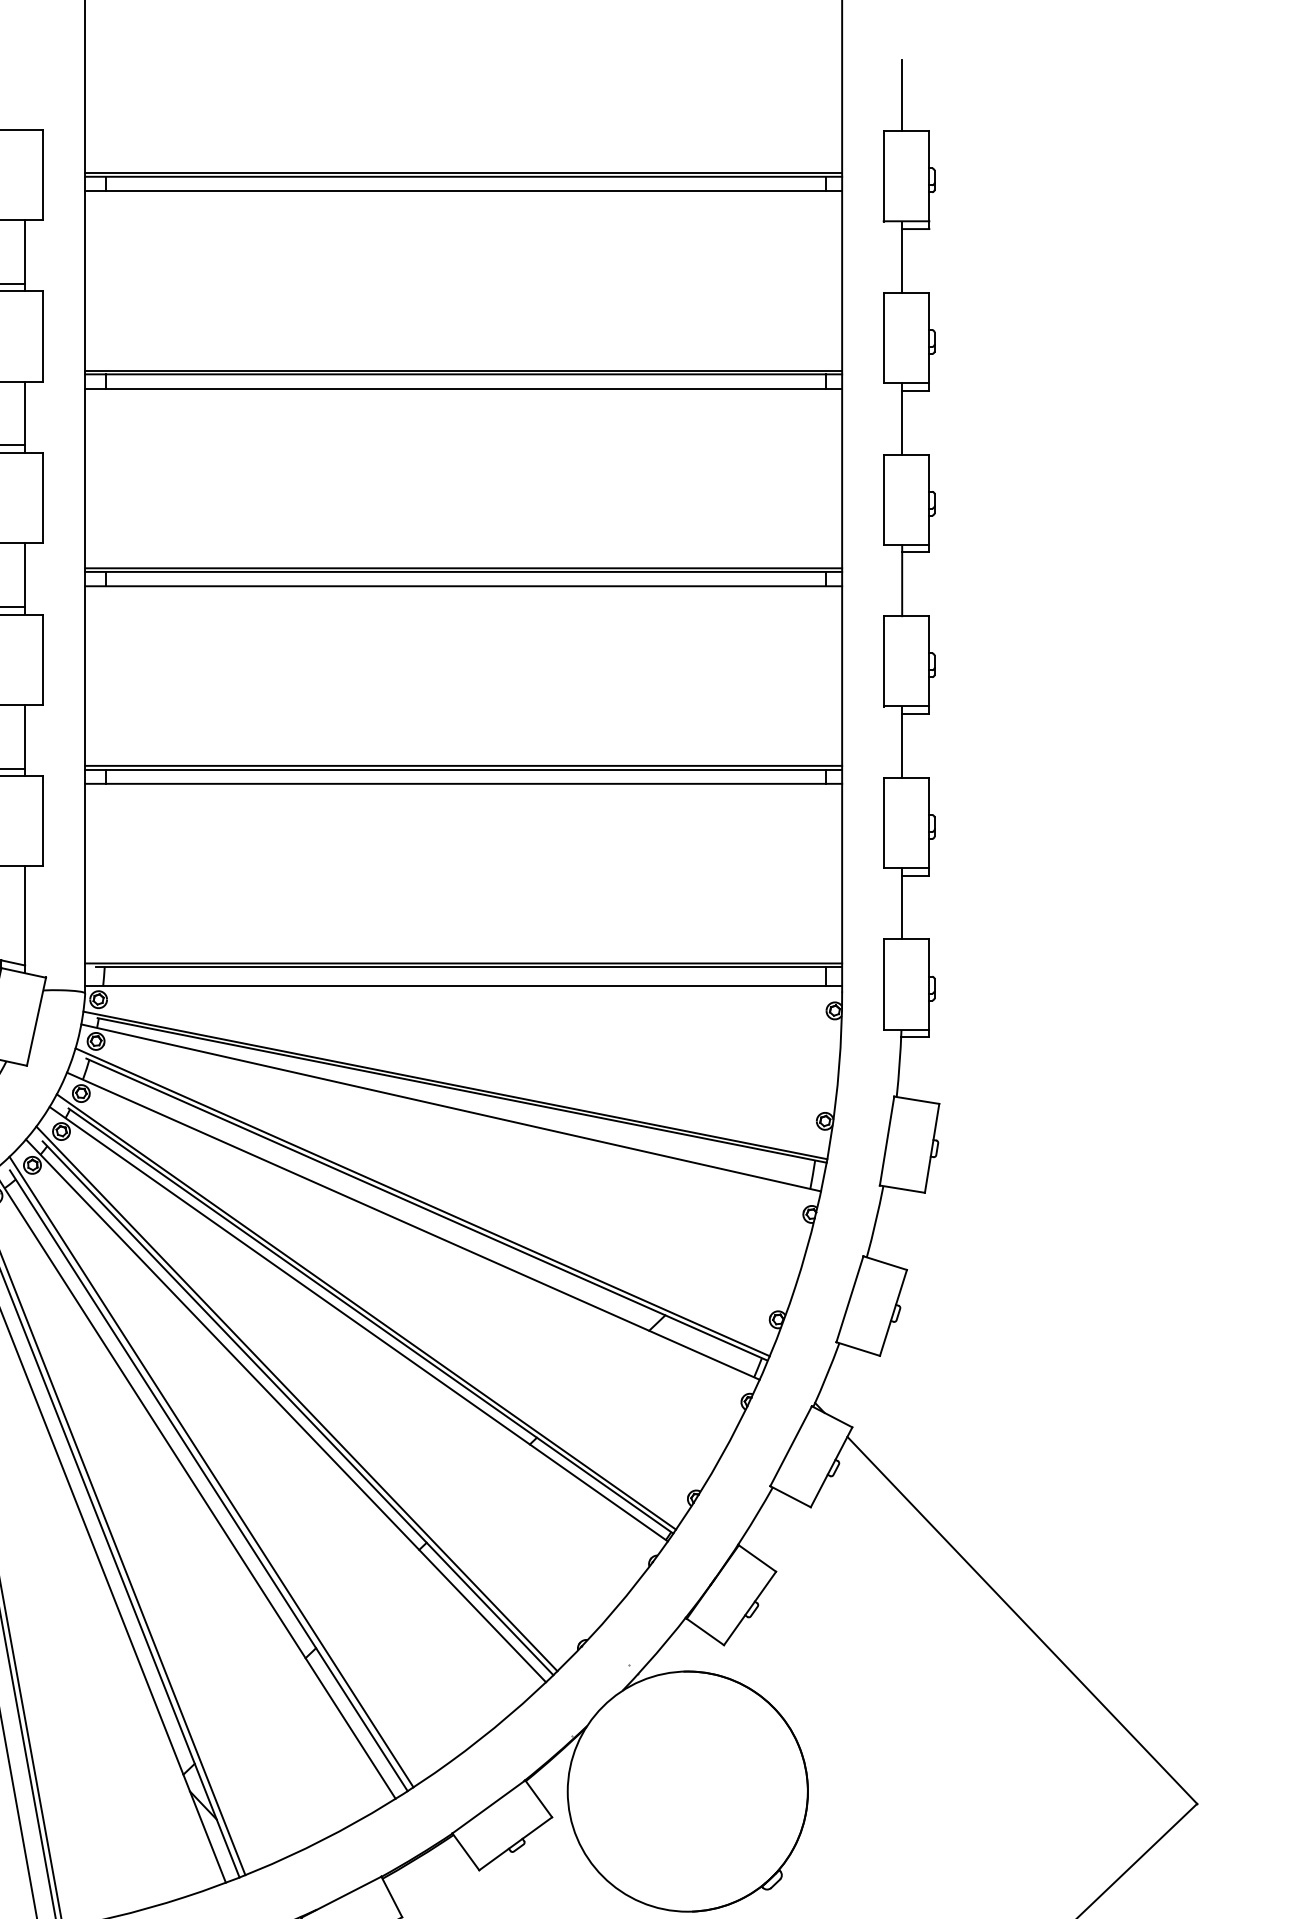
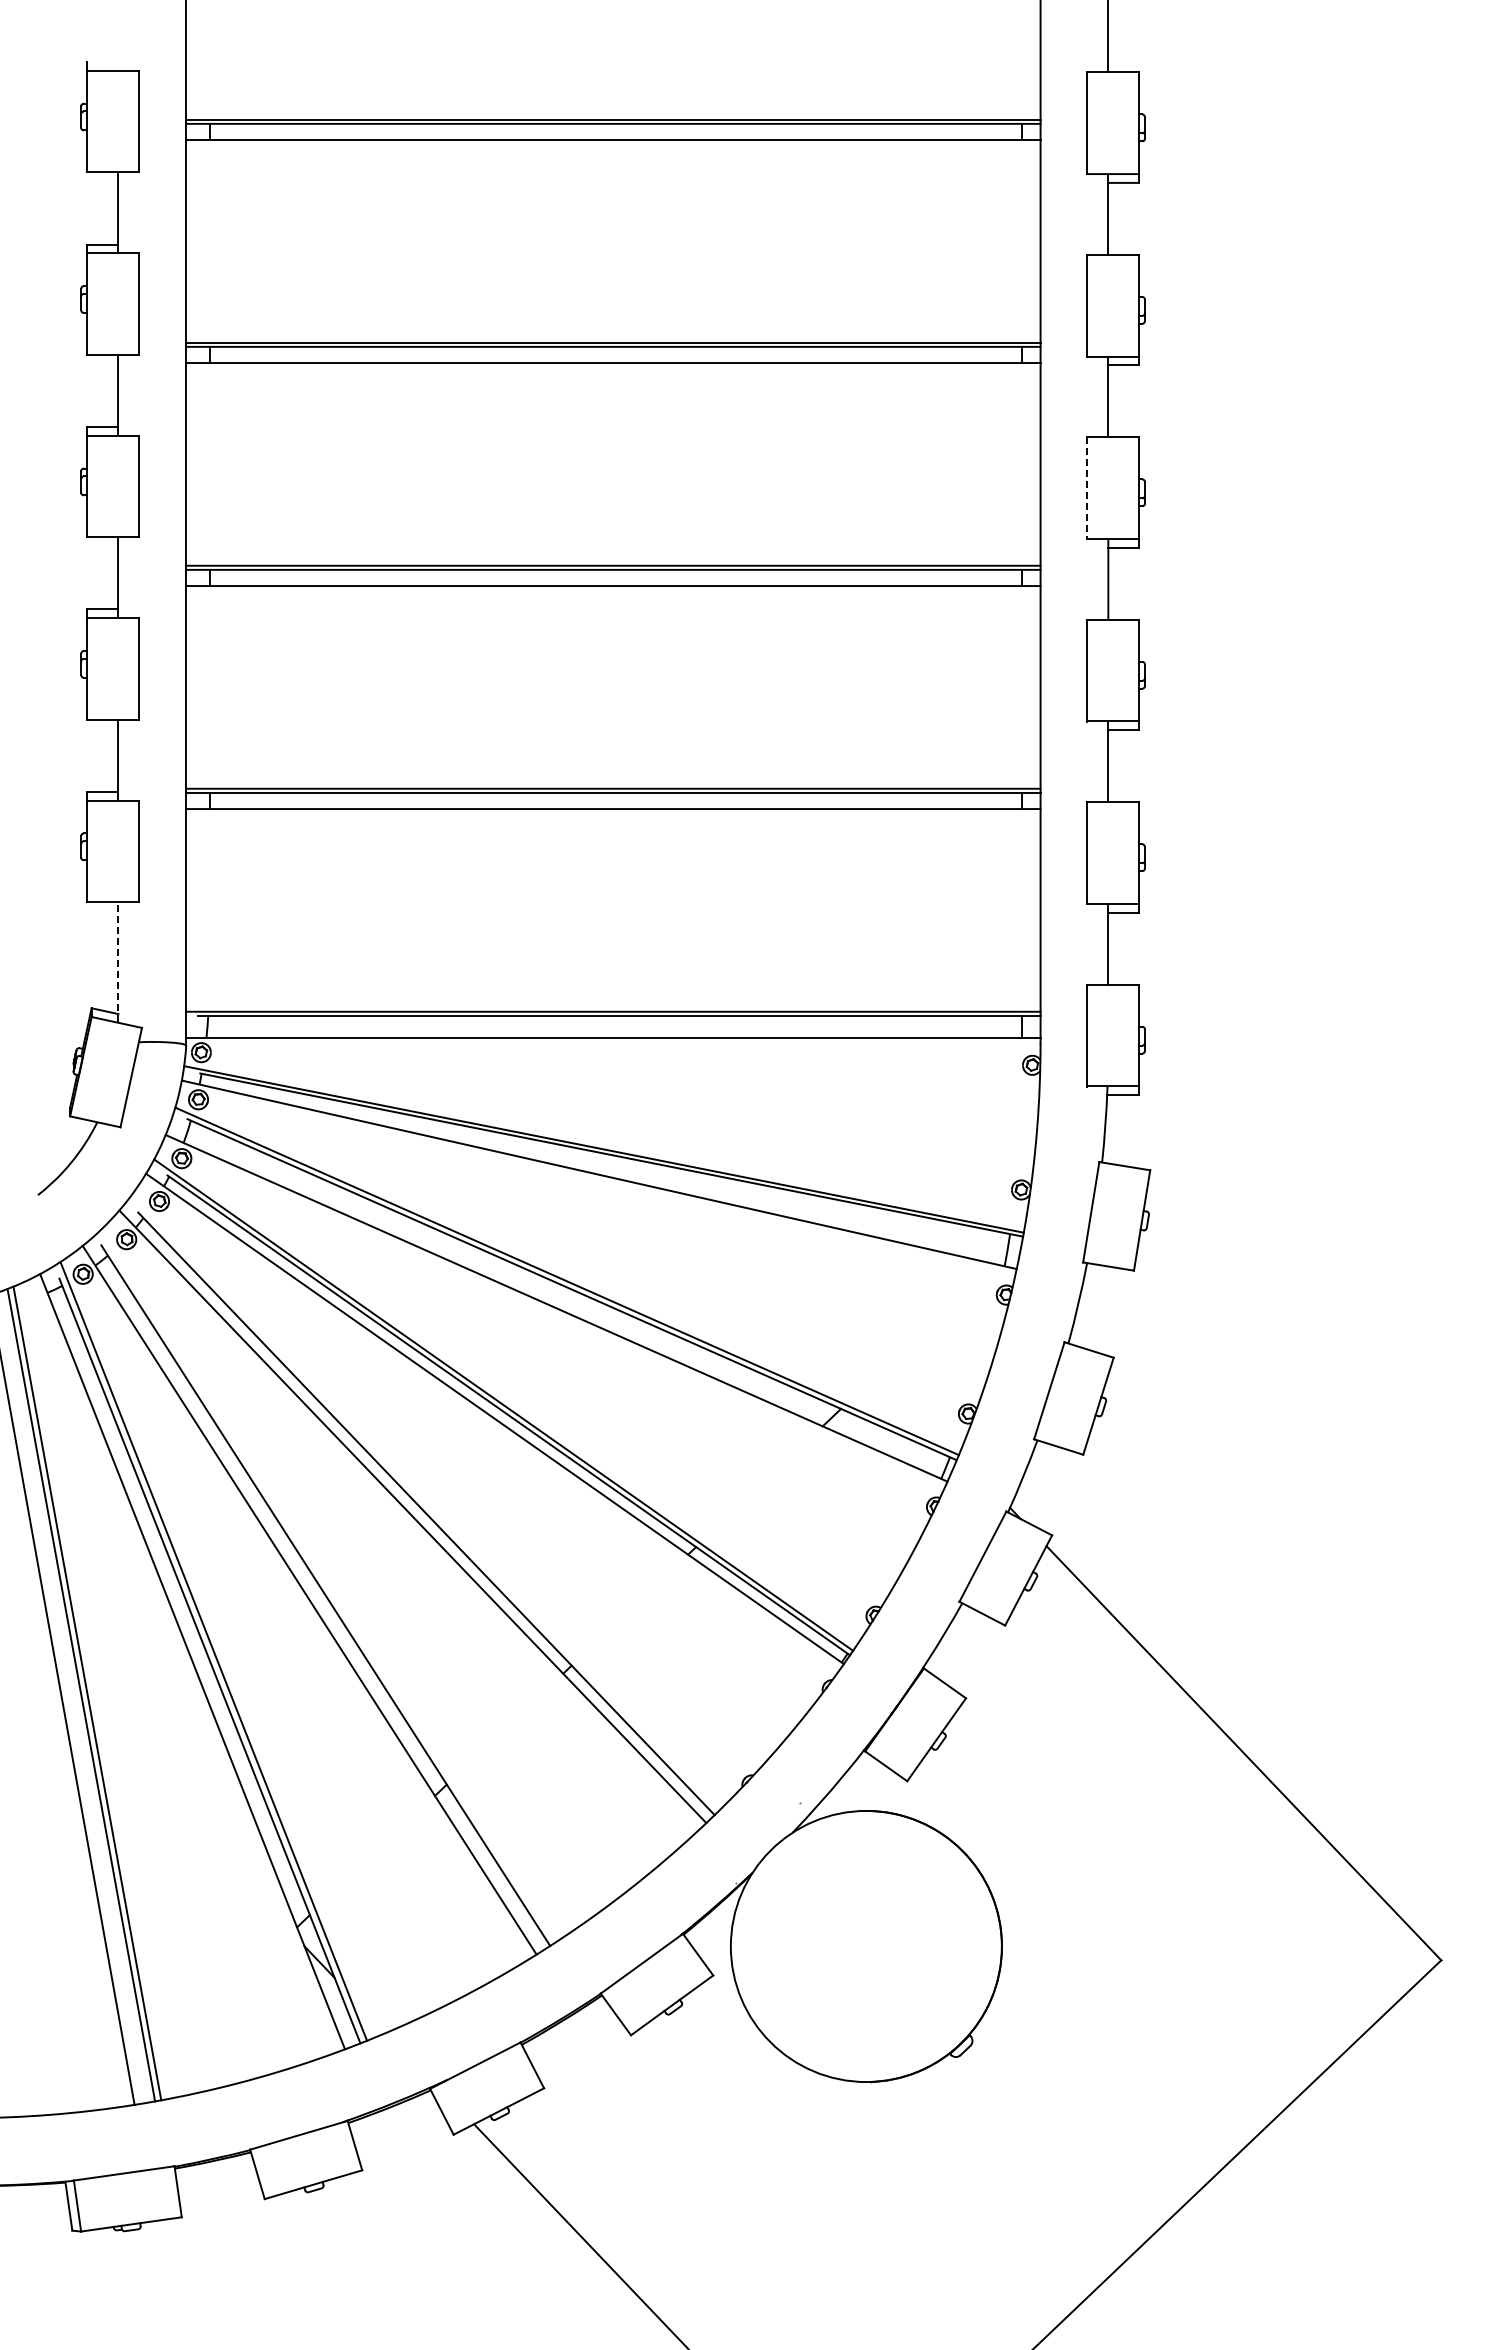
line: (883, 499) -> (1087, 488), solid -> dashed
line: (25, 919) -> (118, 962), solid -> dashed
line: (297, 1398) -> (425, 1502), removed
line: (211, 1471) -> (328, 1585), removed

